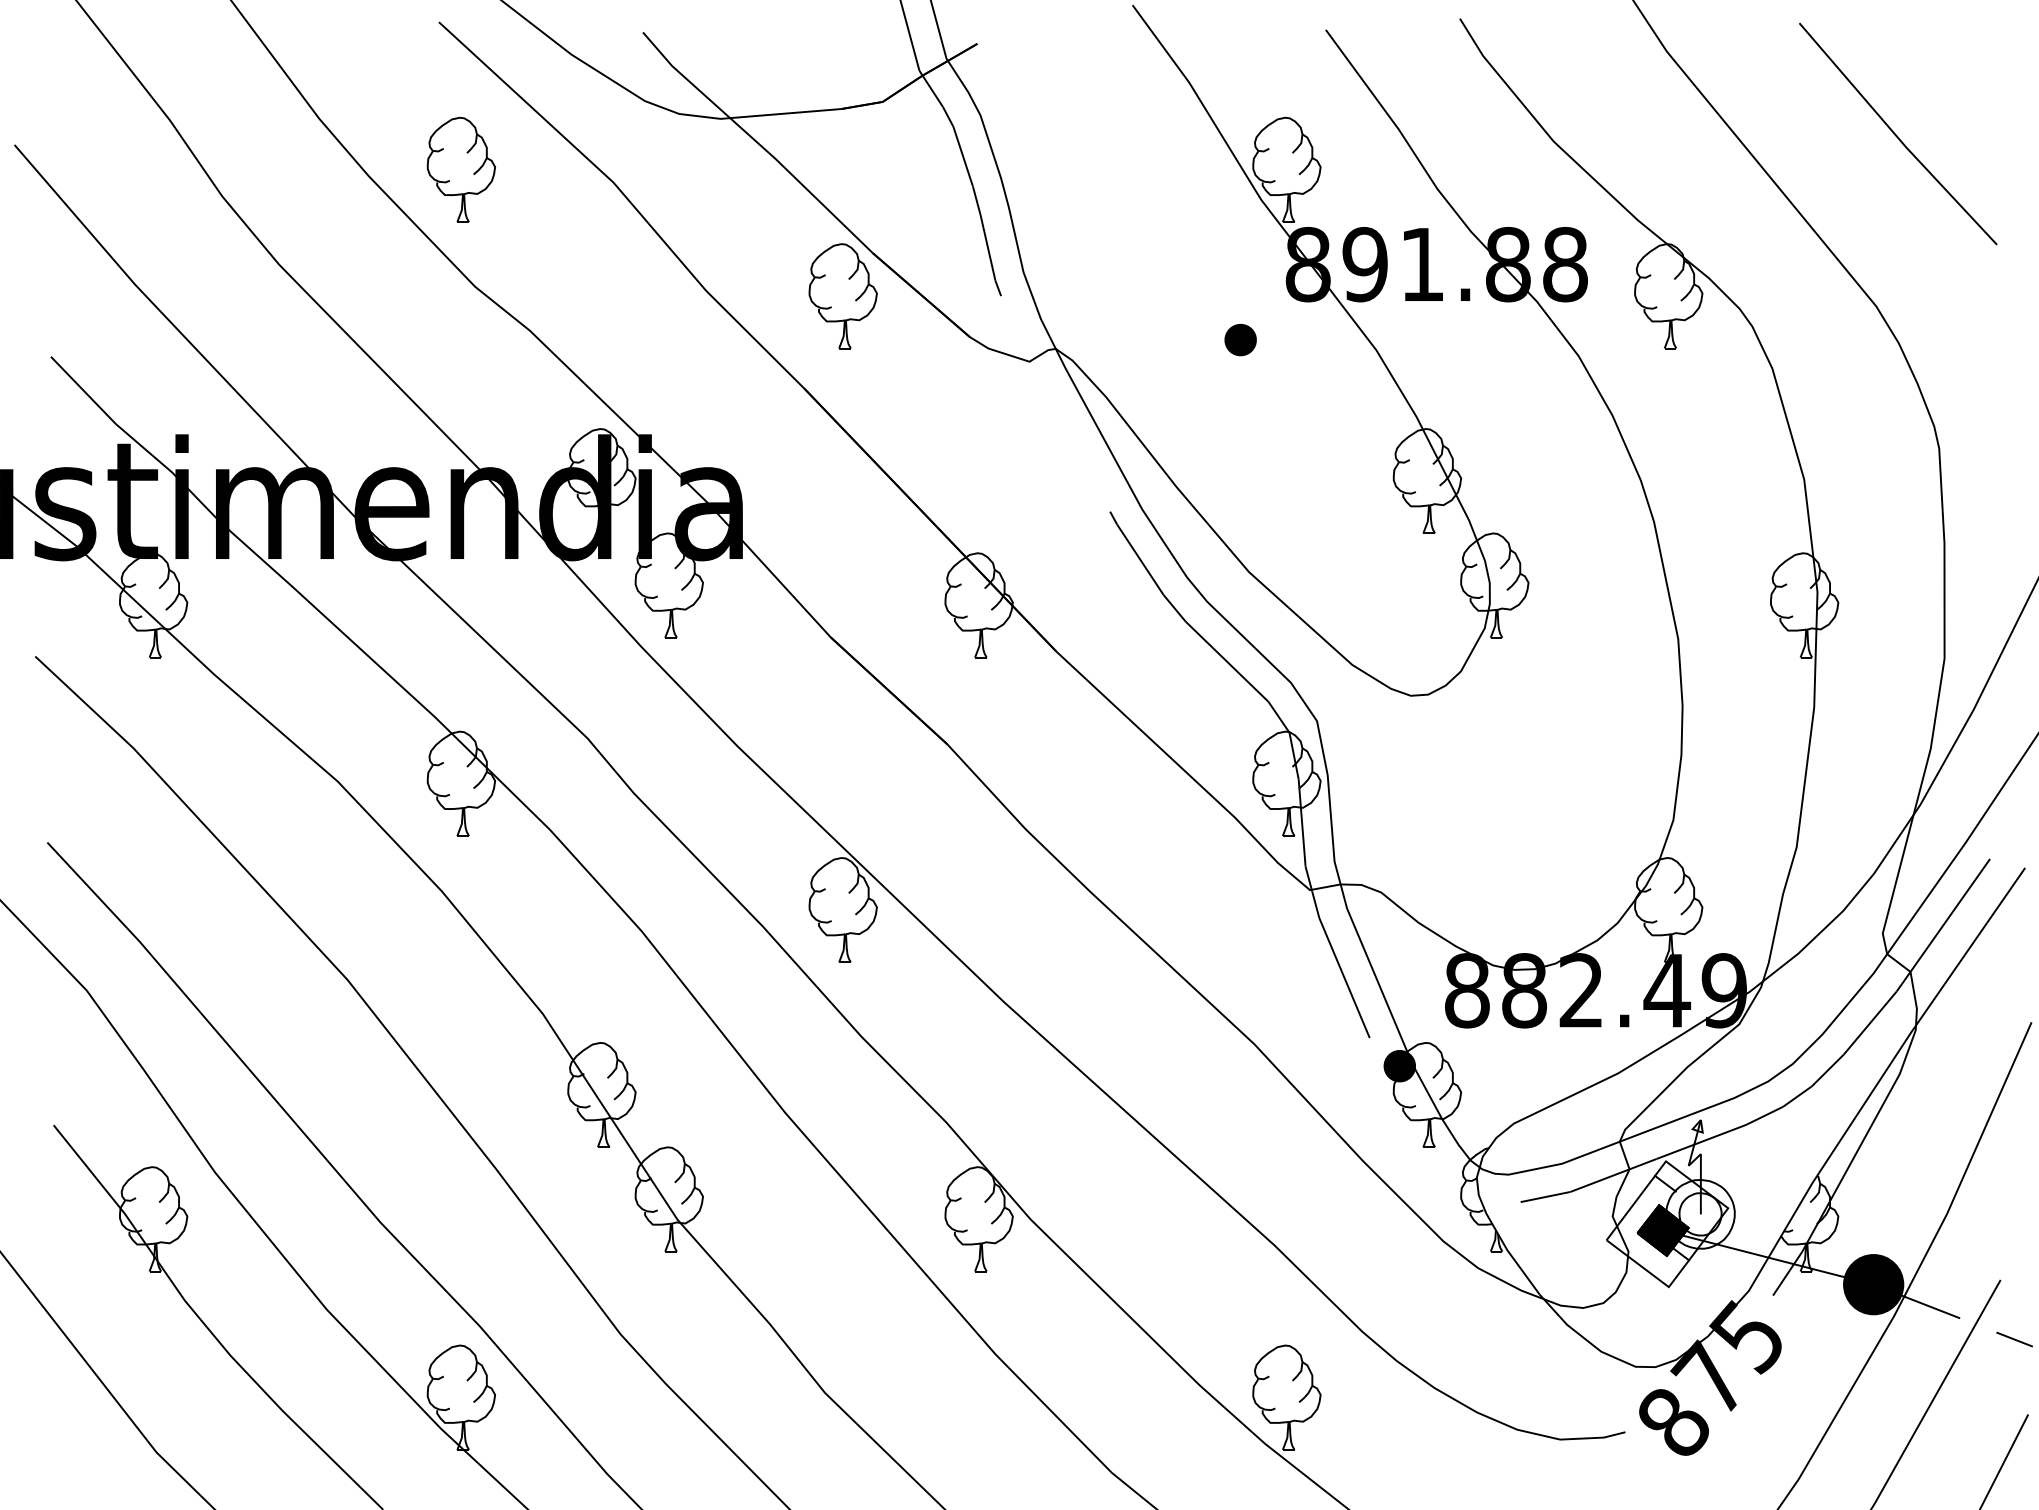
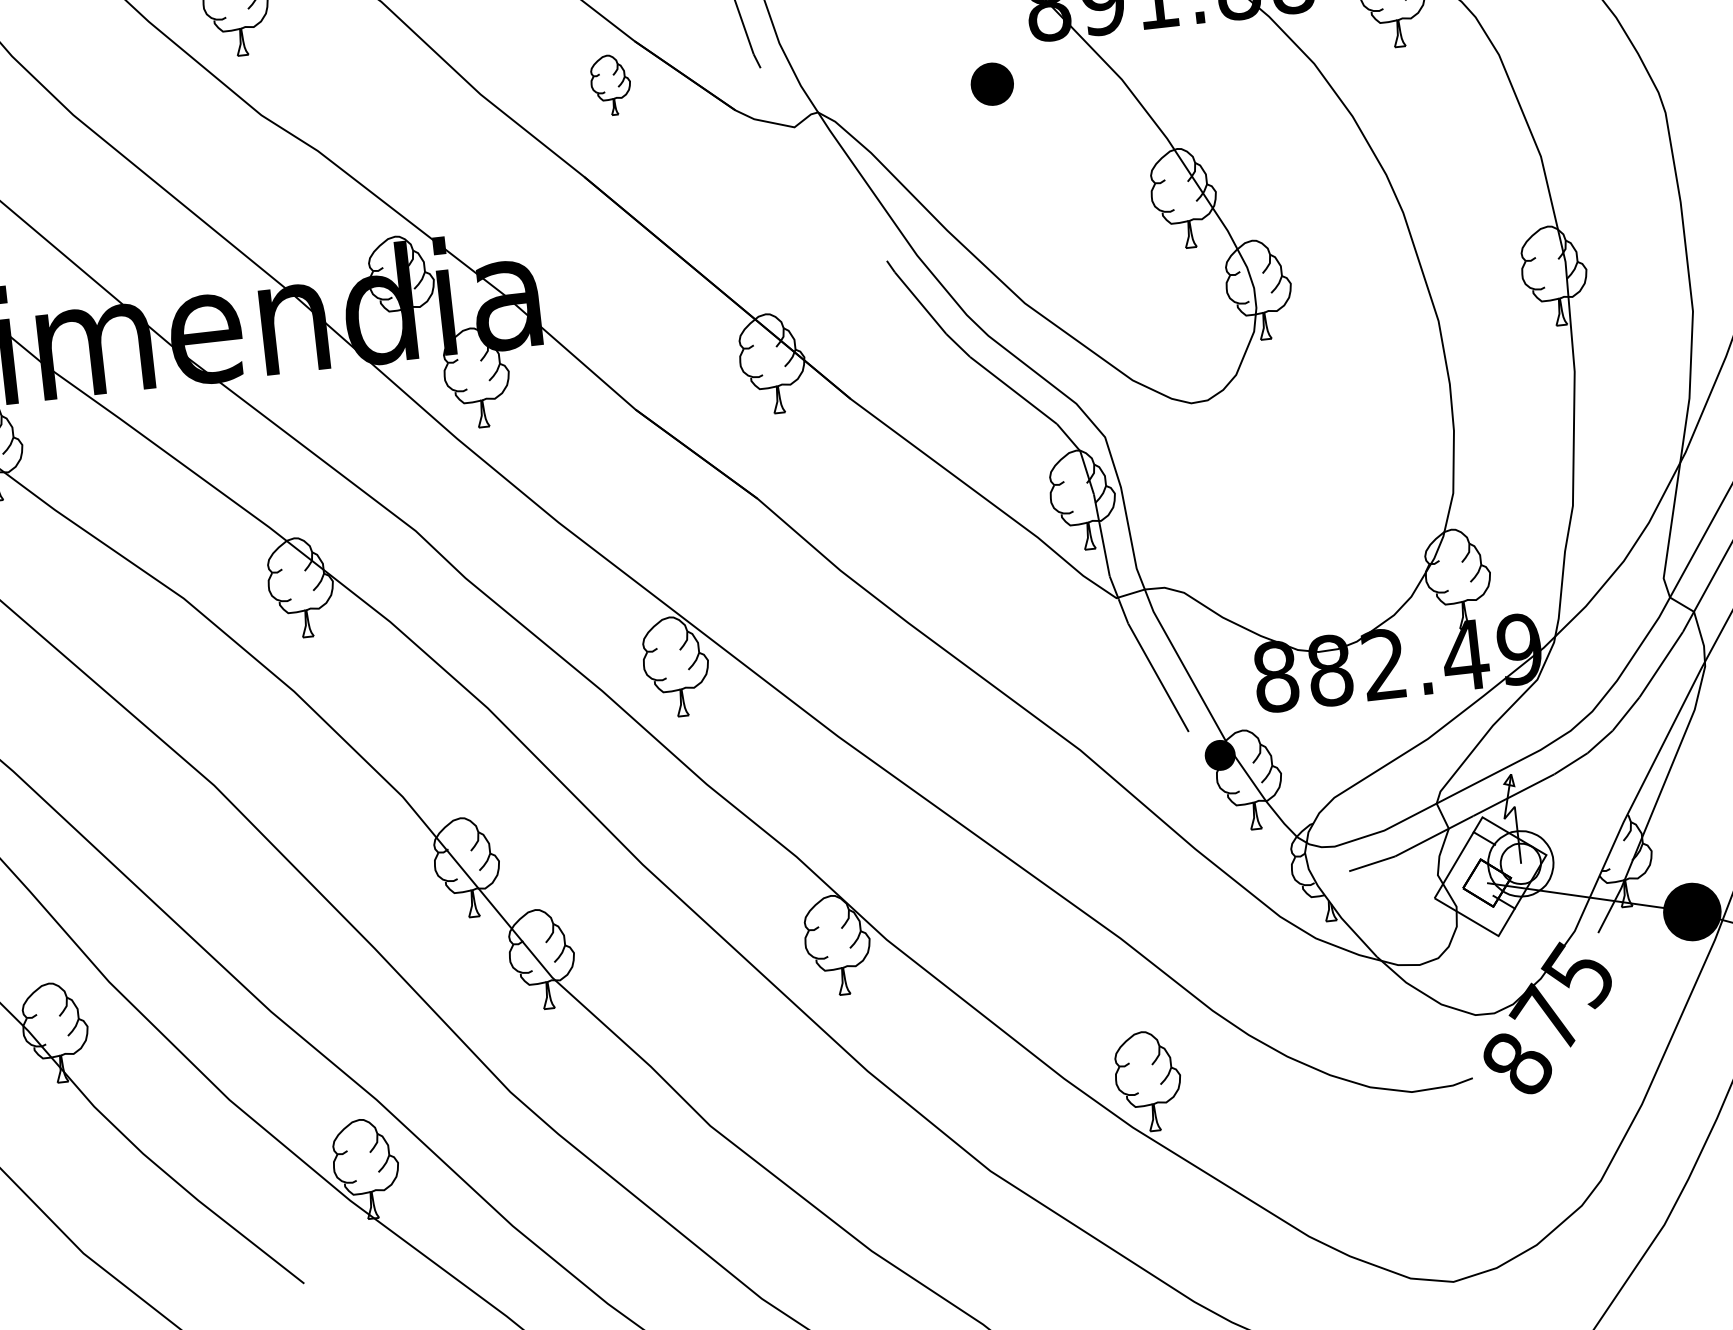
part: (842, 296) -> (610, 85), size x0.6
part: (1240, 340) -> (992, 84), size x1.4
fill: (1662, 1230) -> (1486, 883), removed

